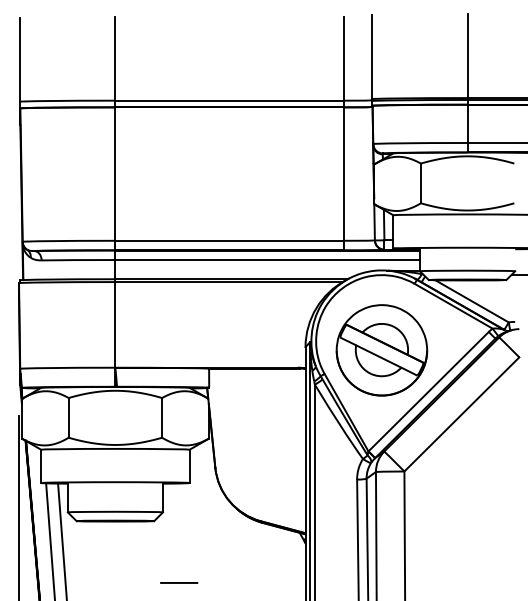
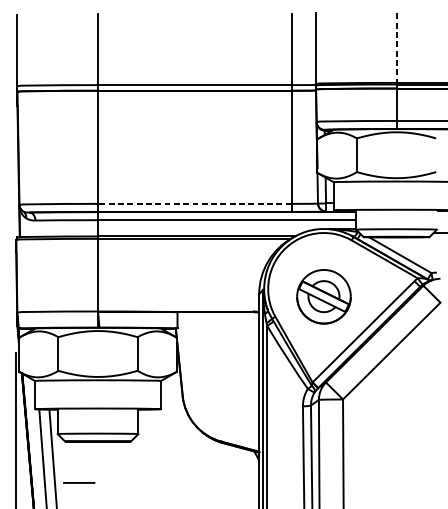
line: (467, 57) -> (396, 48), solid -> dashed
line: (229, 240) -> (194, 203), solid -> dashed
part: (381, 350) -> (323, 296), size x0.7
line: (179, 582) -> (79, 482), moved

